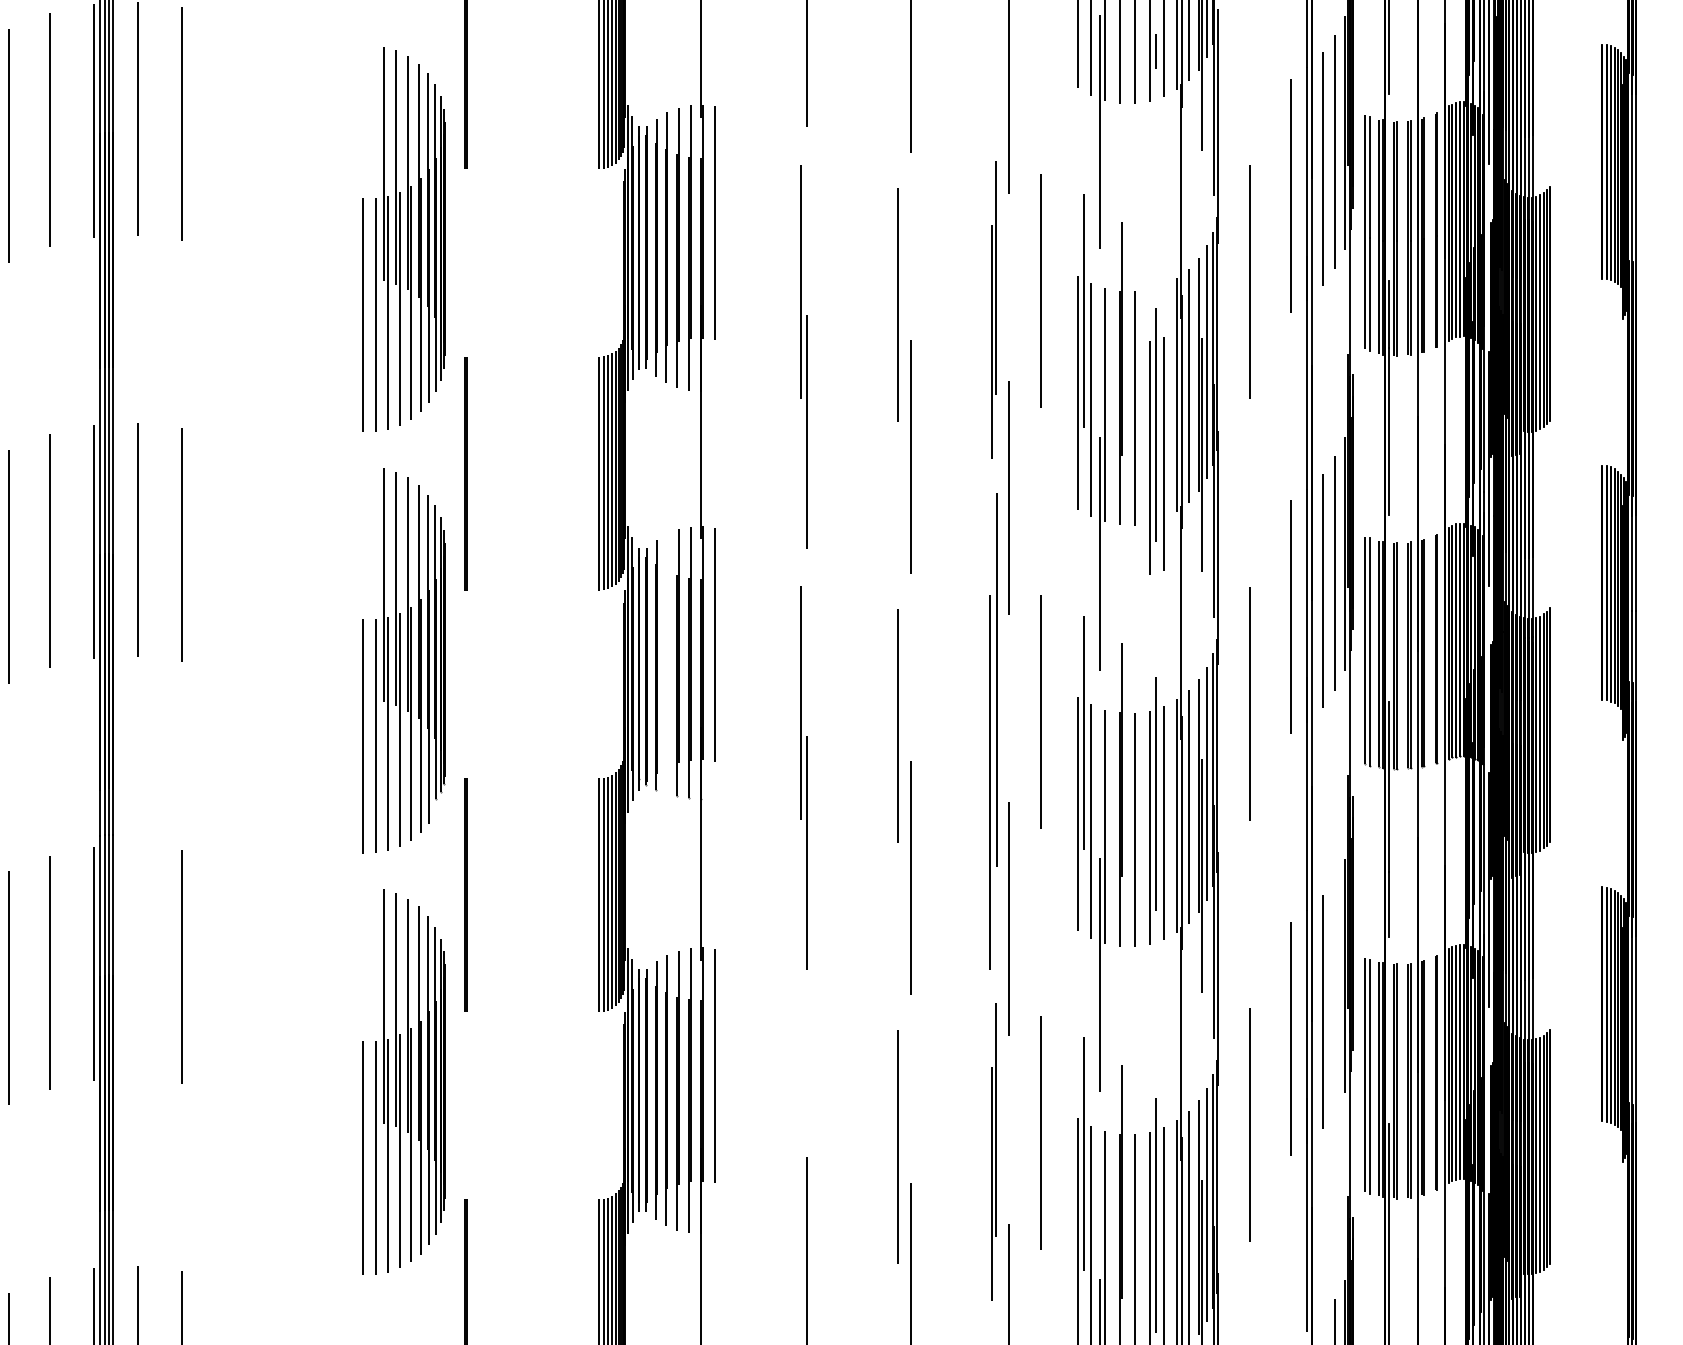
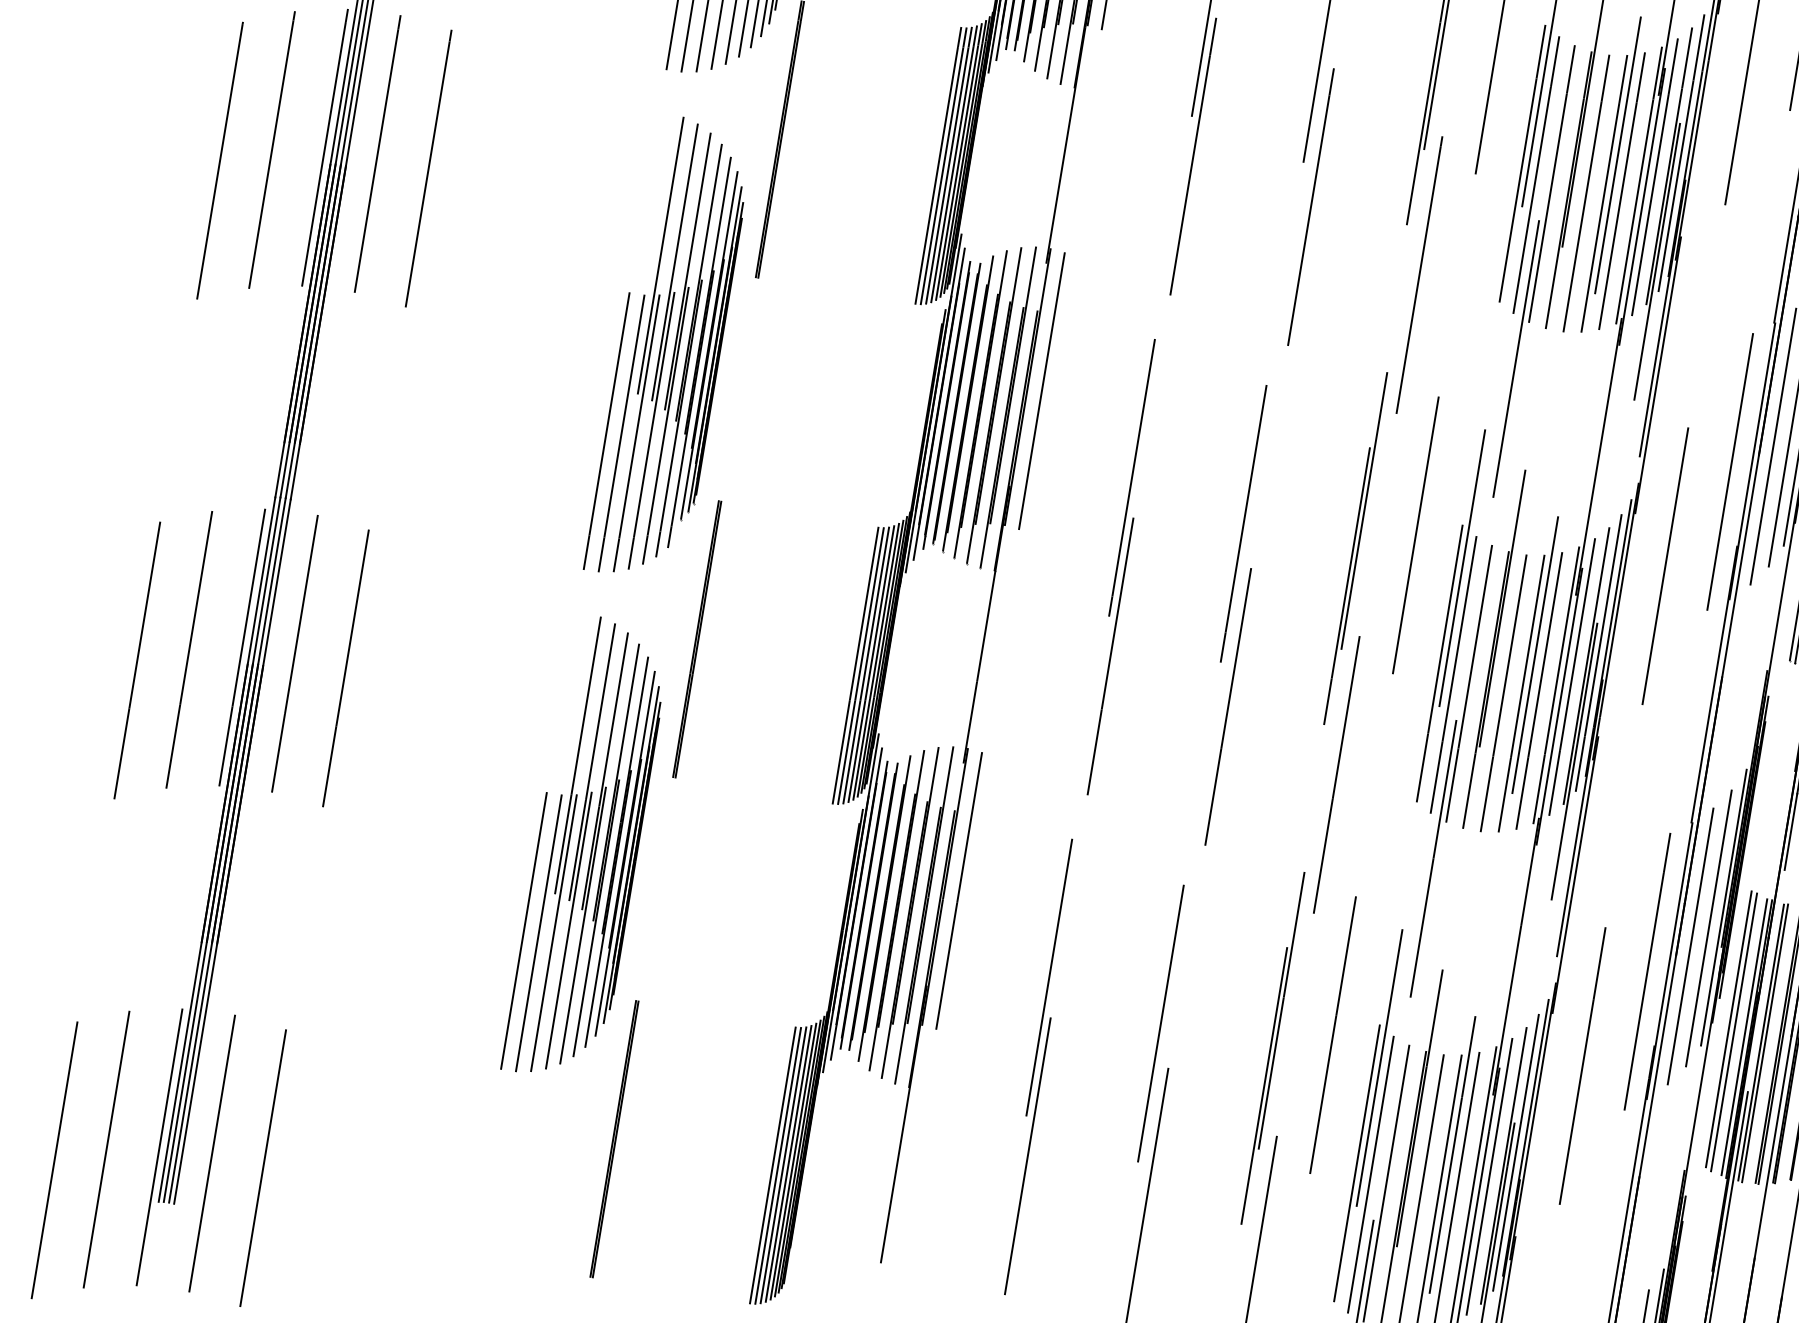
part: (1156, 441) -> (1615, 175), moved
line: (666, 664) -> (980, 405), added
part: (993, 730) -> (1355, 547), size x0.62
line: (137, 961) -> (294, 653), added
line: (1334, 994) -> (1708, 927), added
line: (800, 1124) -> (1049, 977), added

